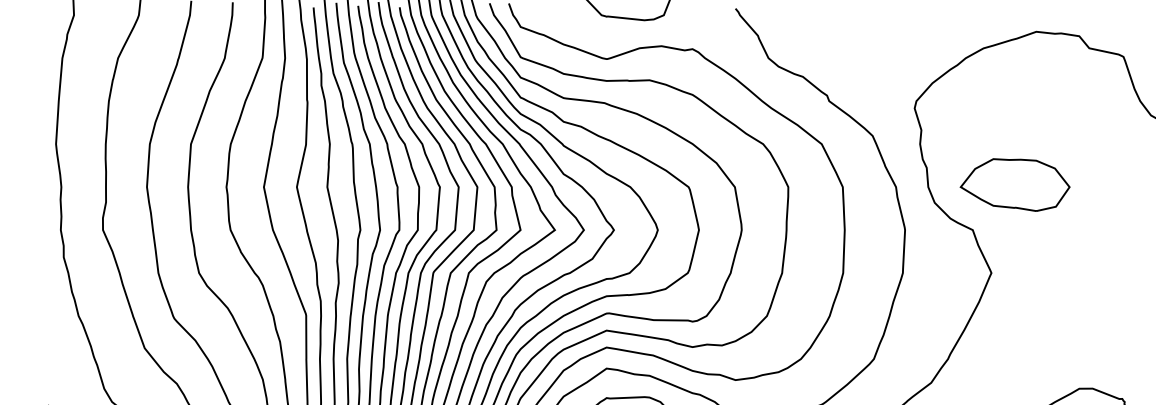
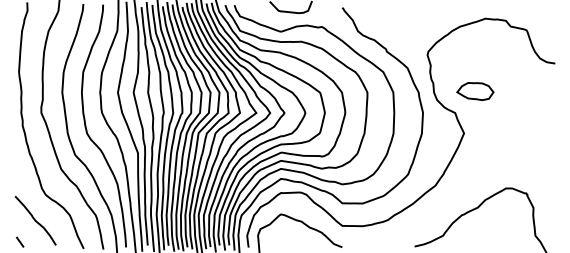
part: (1015, 184) -> (475, 91), size x0.7

